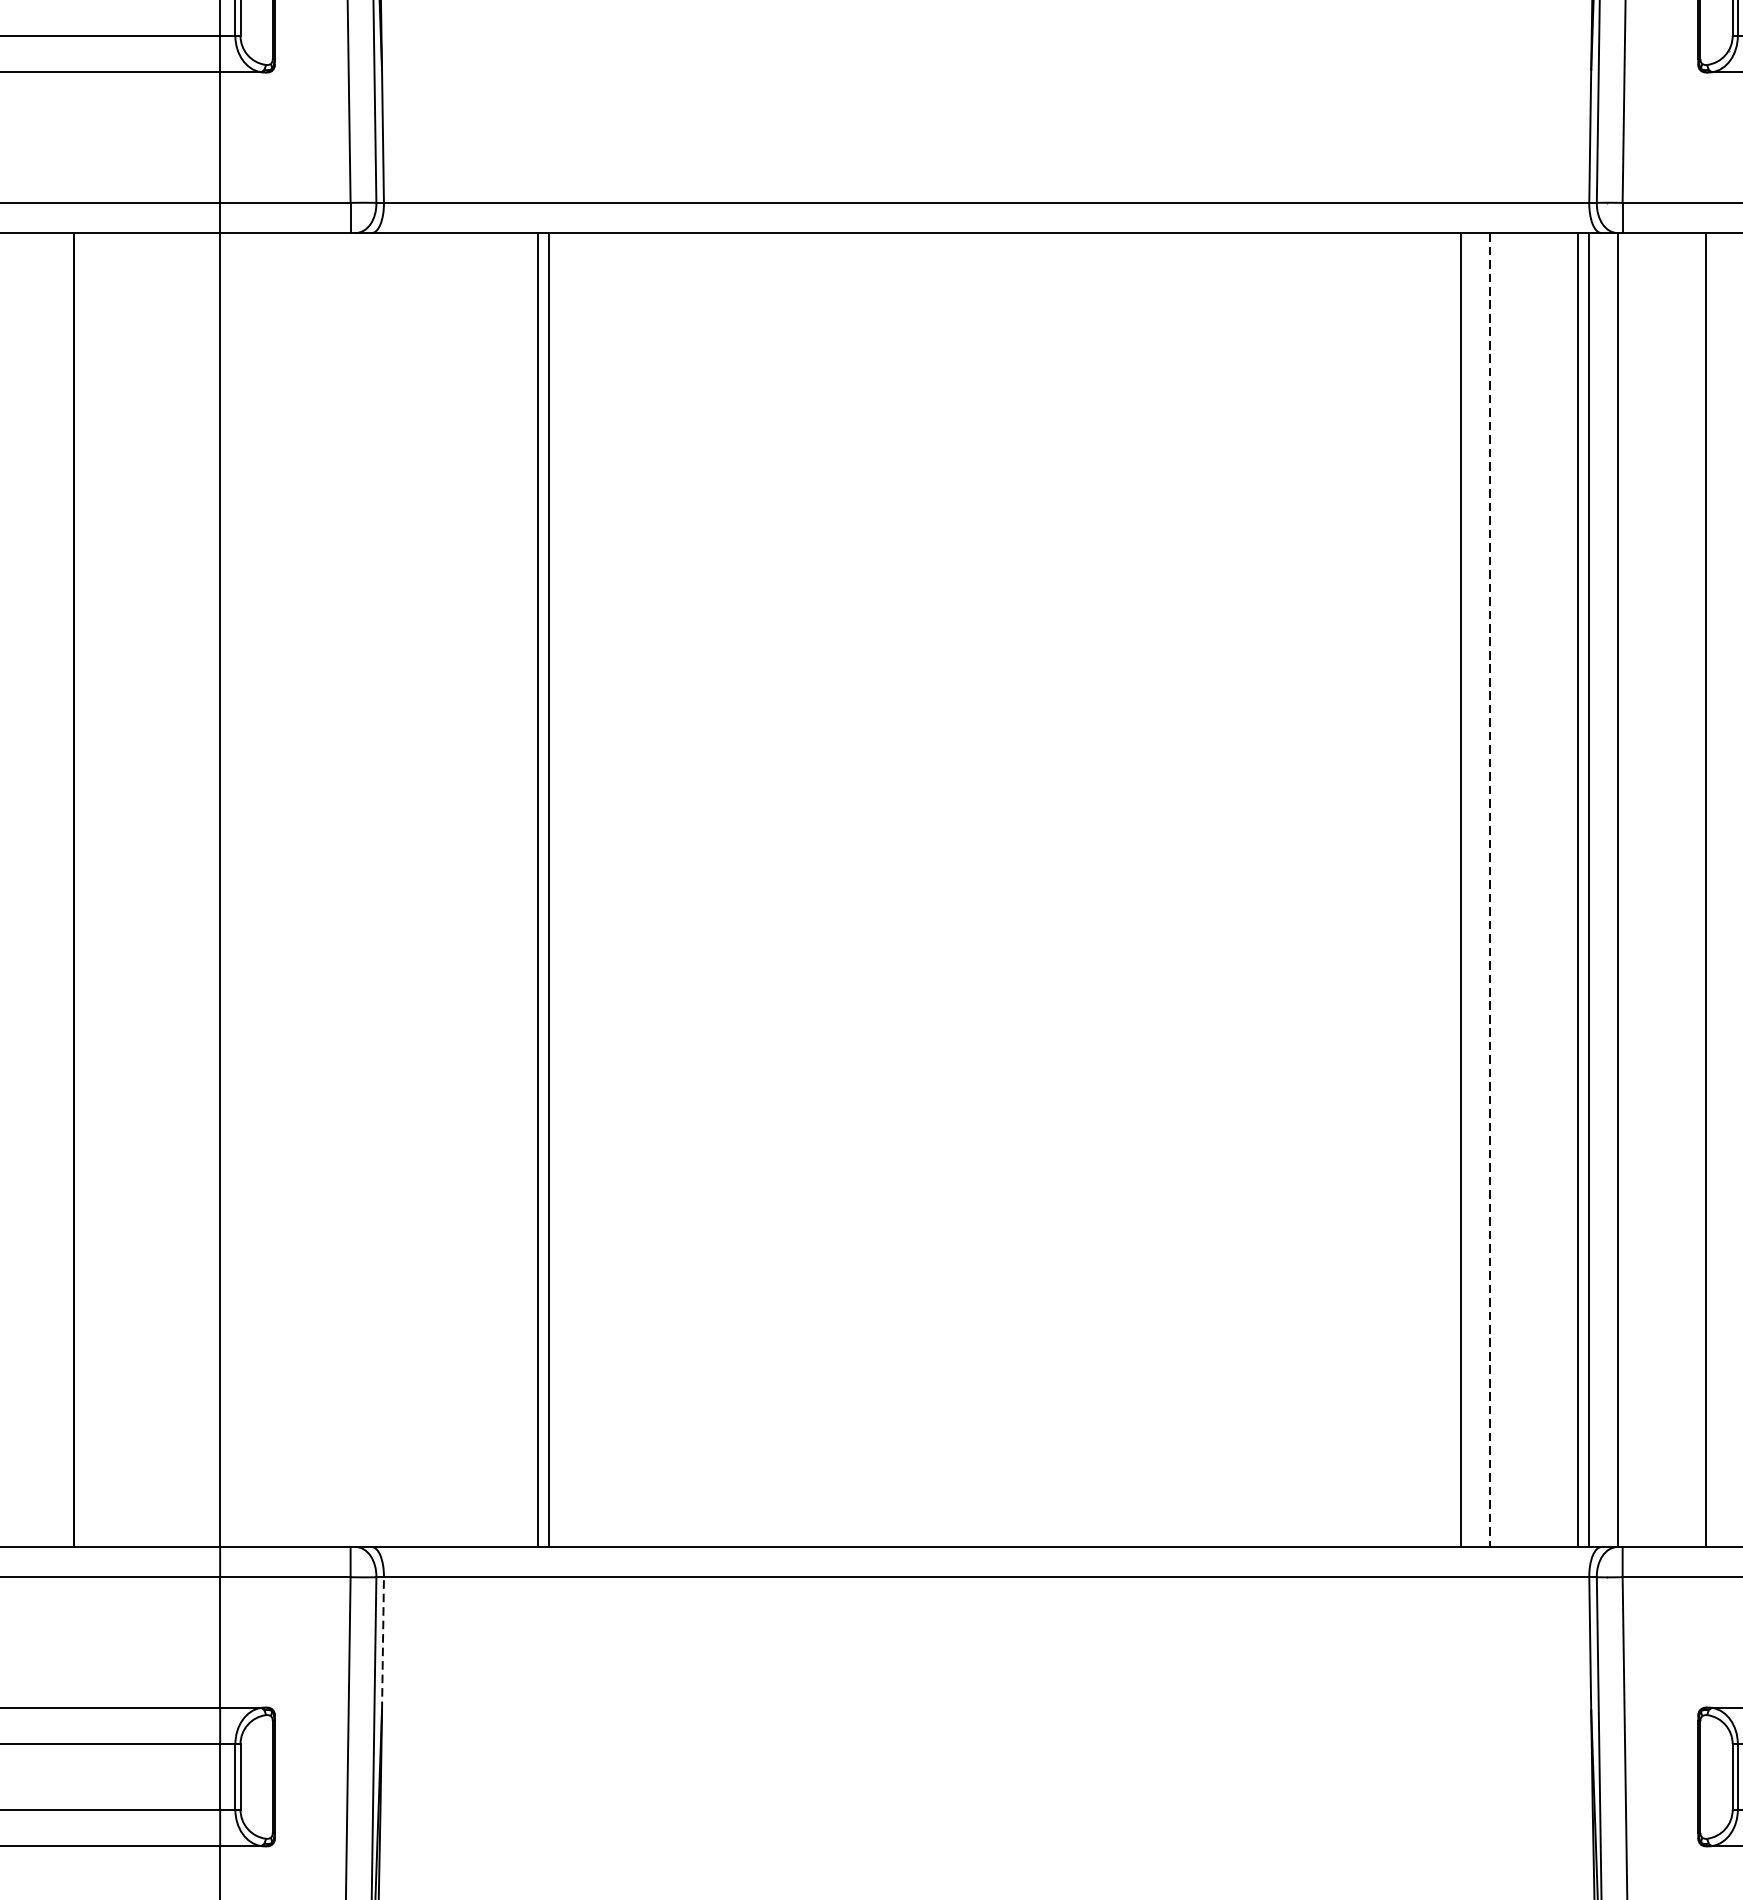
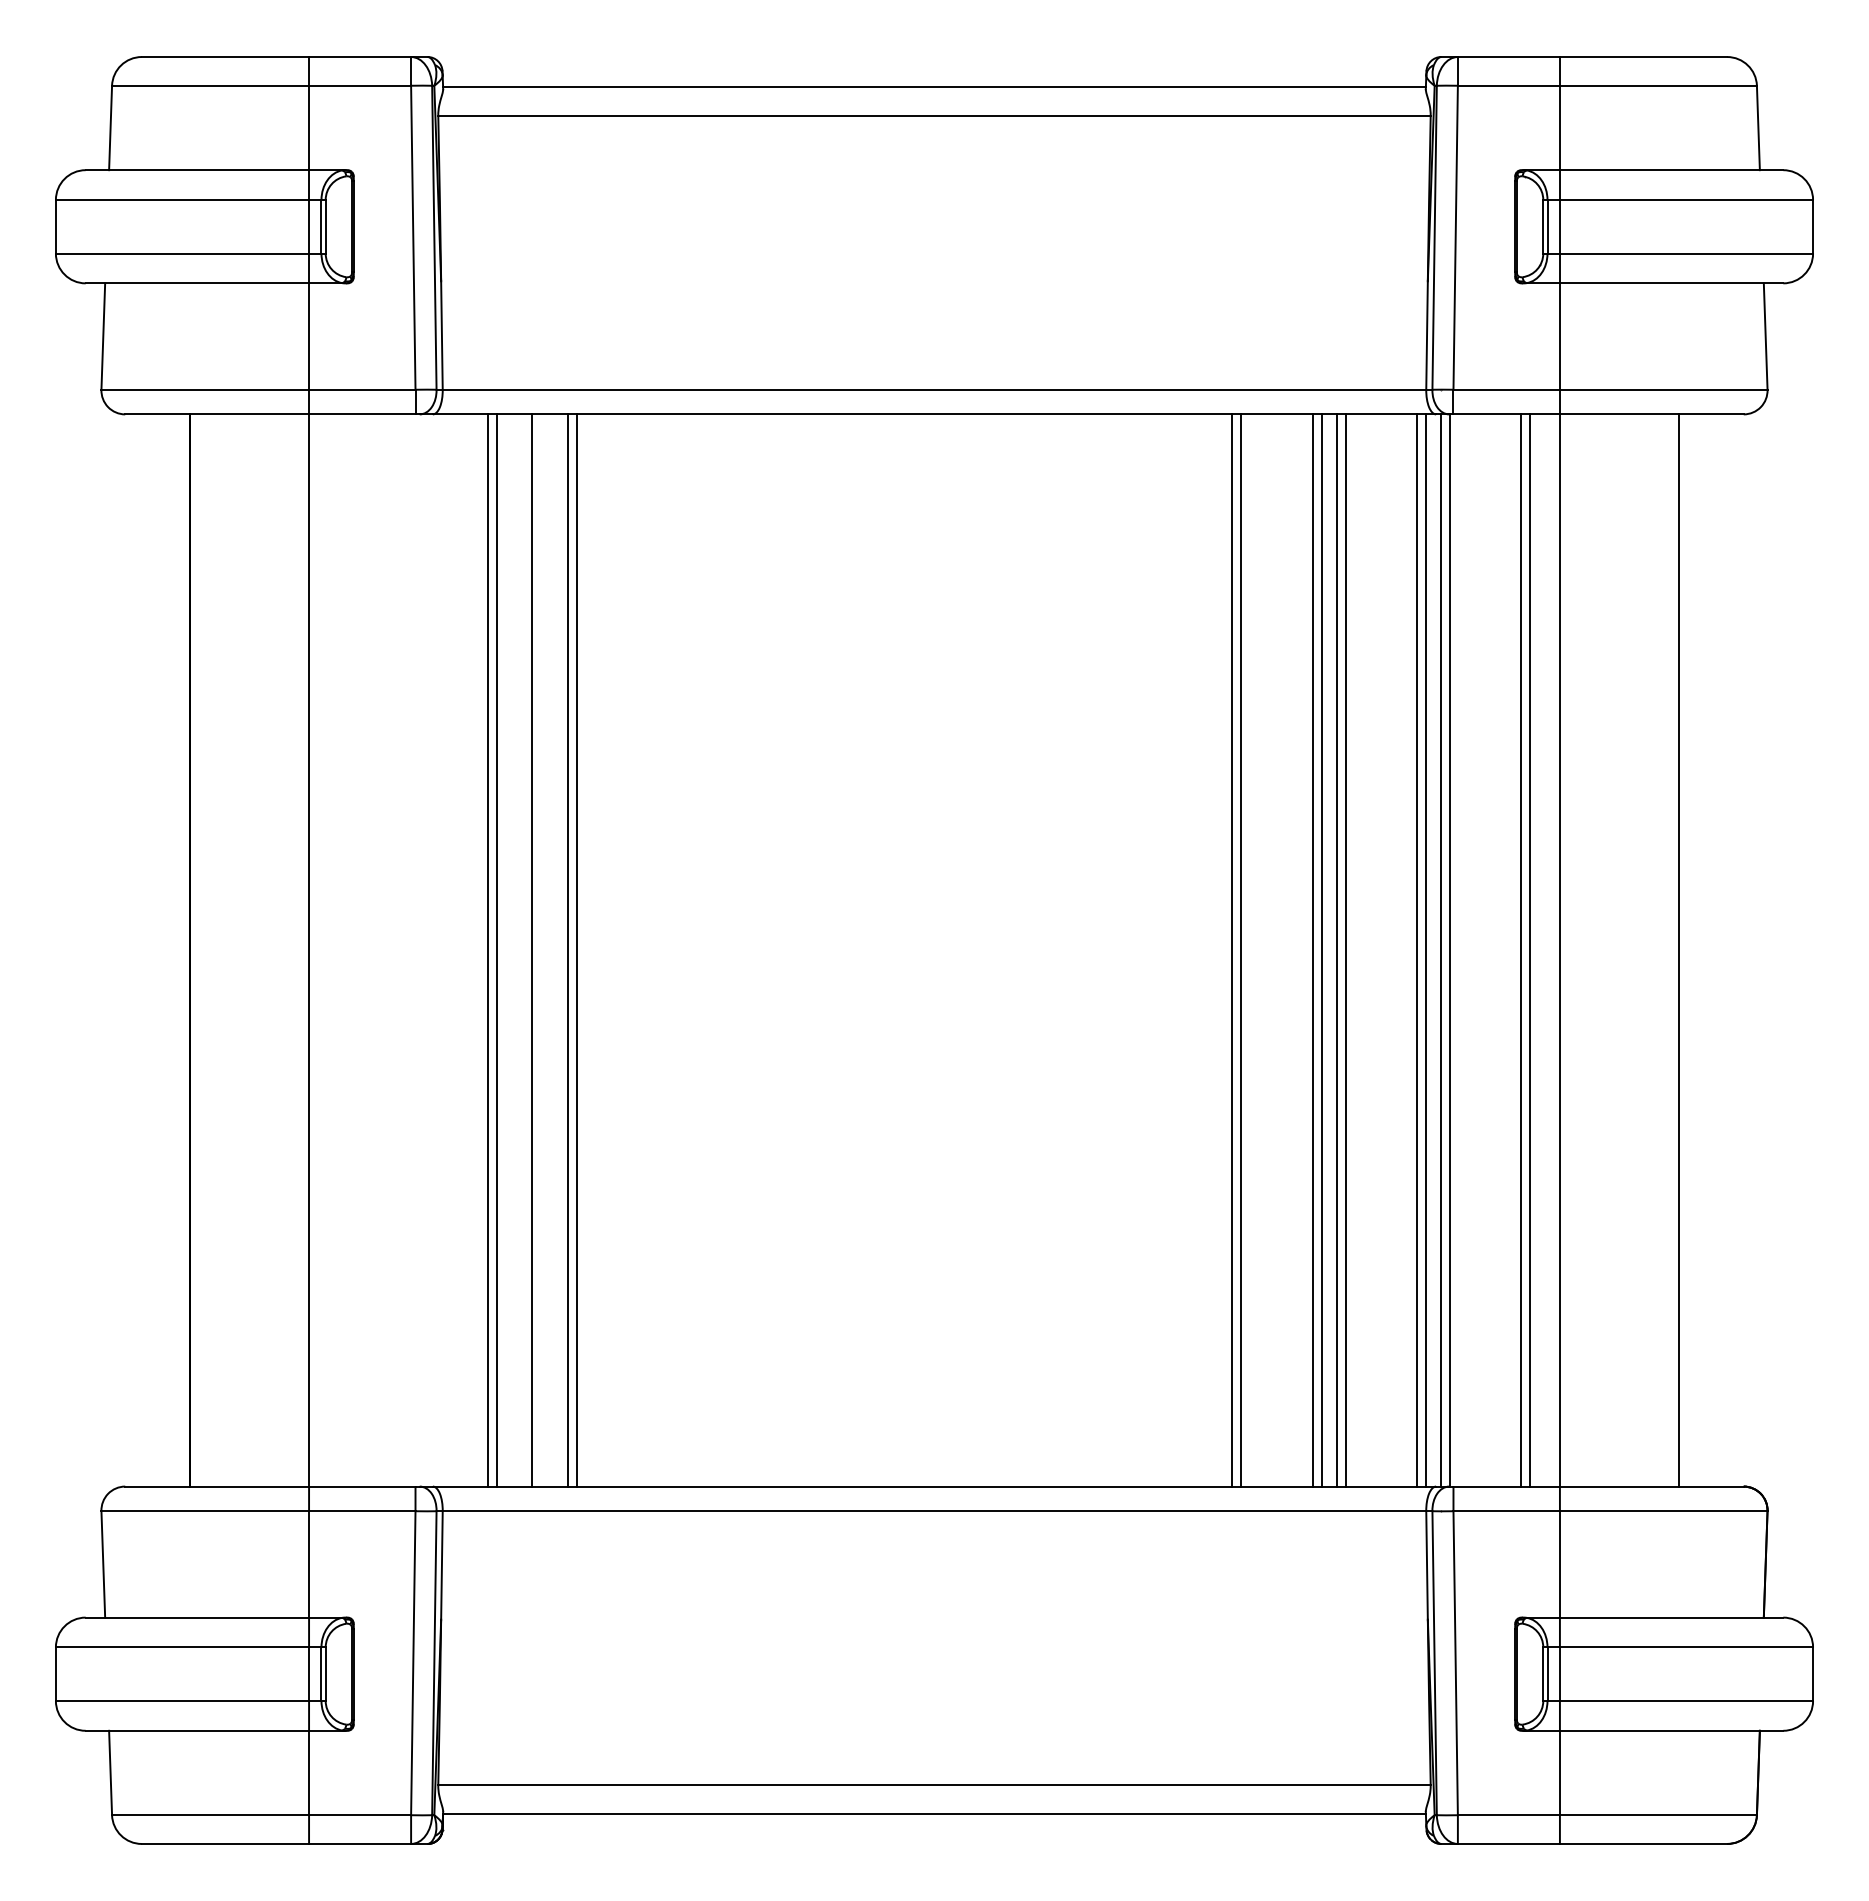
line: (438, 890) -> (487, 950), added
line: (449, 890) -> (496, 950), added
line: (493, 890) -> (532, 950), added
line: (1351, 890) -> (1232, 950), added
line: (1362, 890) -> (1241, 950), added
line: (1449, 890) -> (1312, 950), added
line: (1479, 890) -> (1336, 950), added
line: (1490, 890) -> (1345, 950), dashed -> solid
line: (1606, 890) -> (1440, 950), added
line: (1717, 890) -> (1530, 950), added
line: (382, 1642) -> (441, 1564), dashed -> solid

